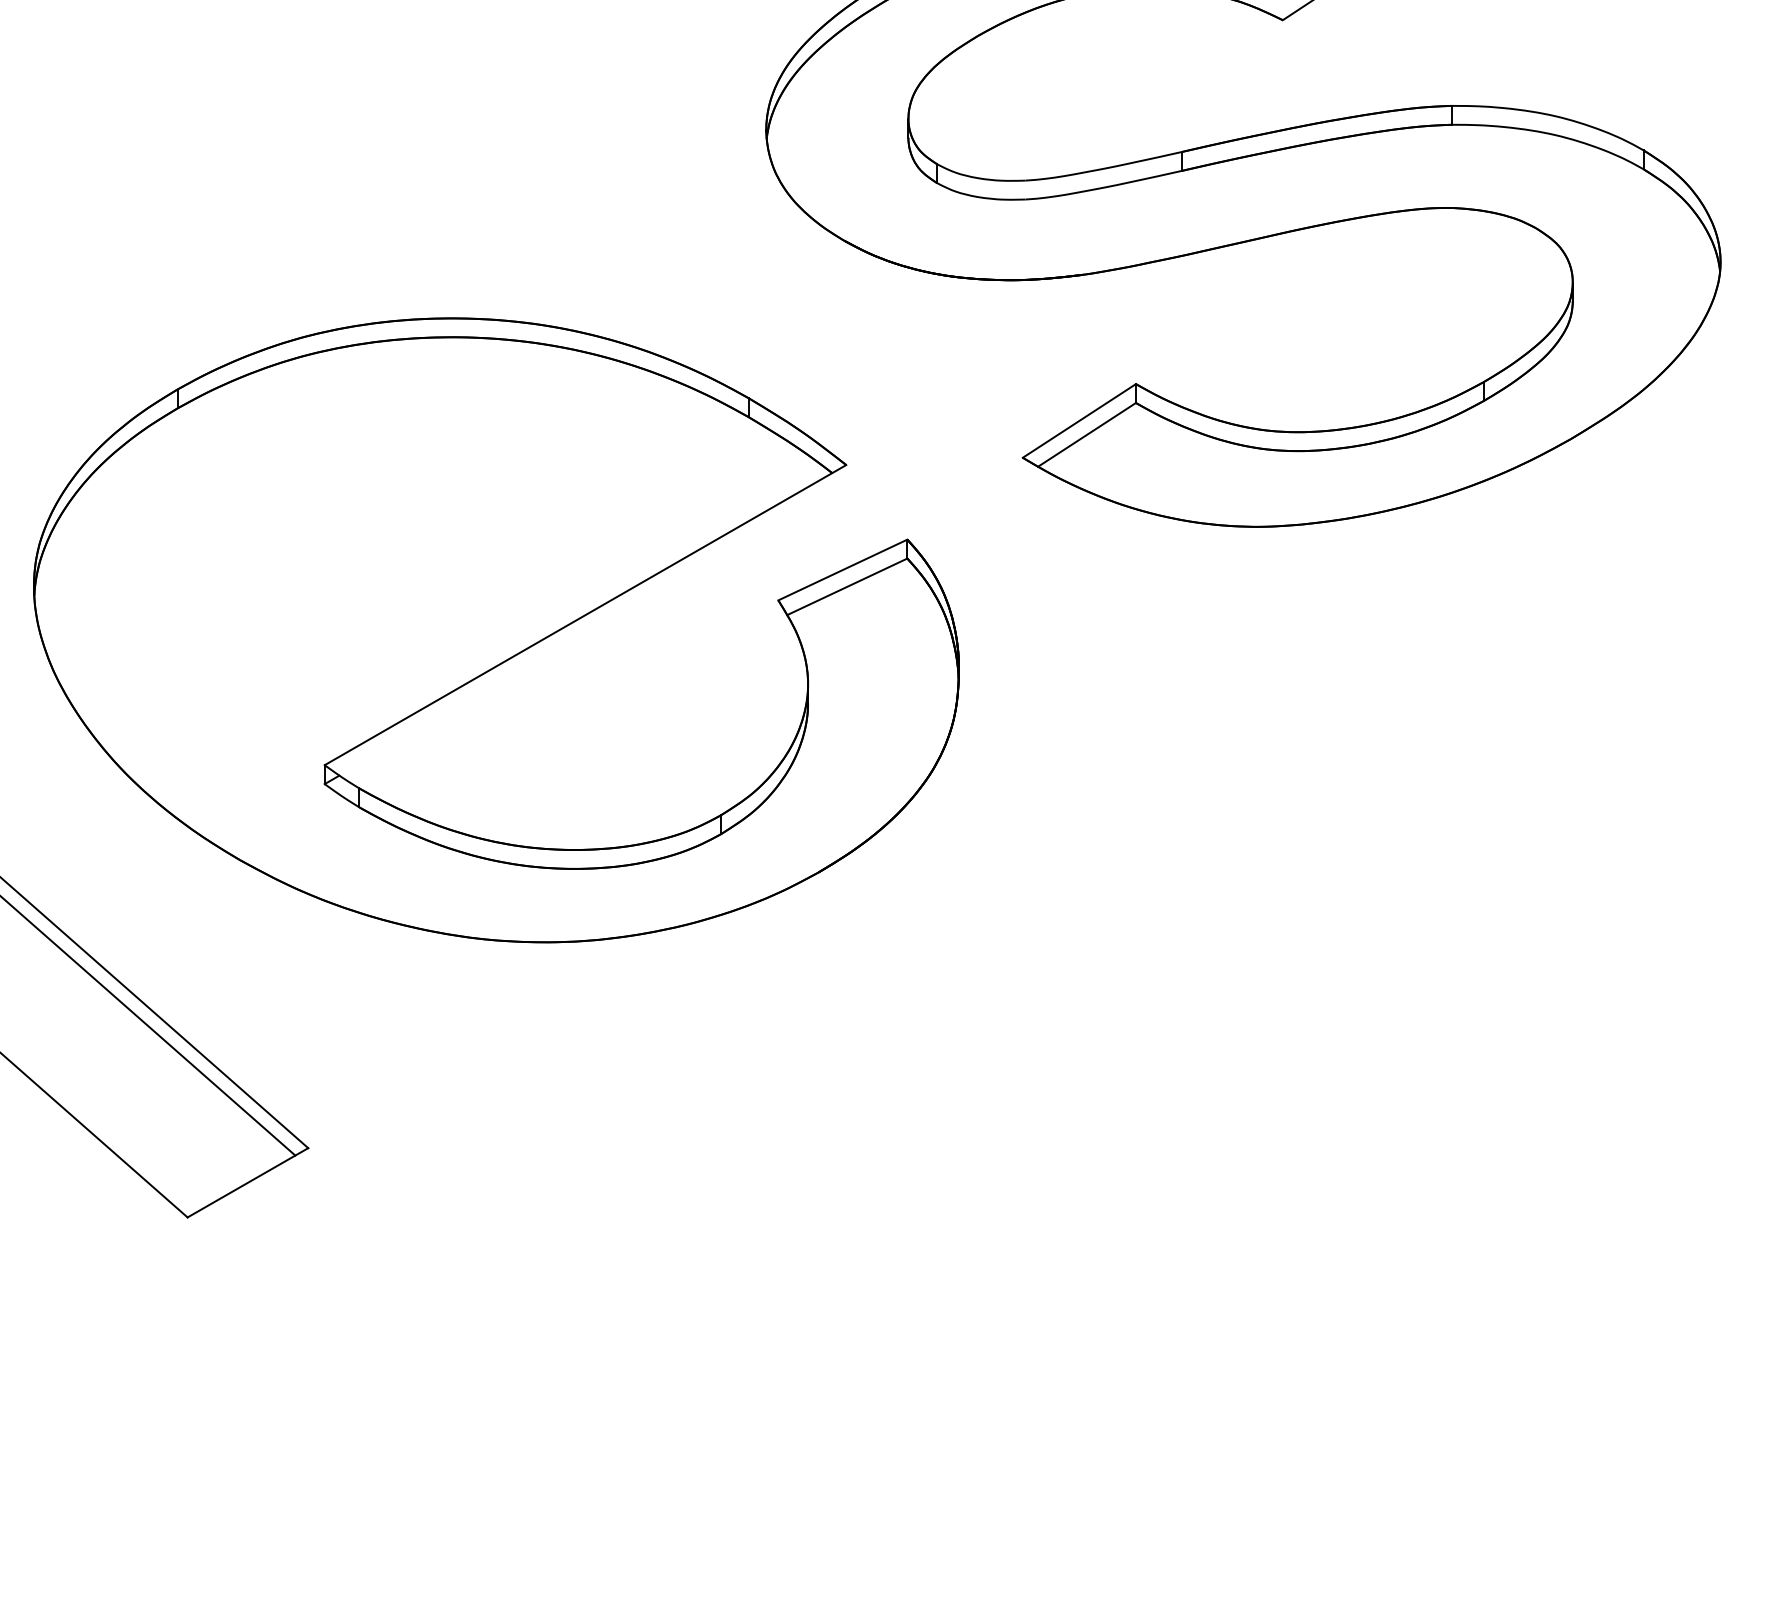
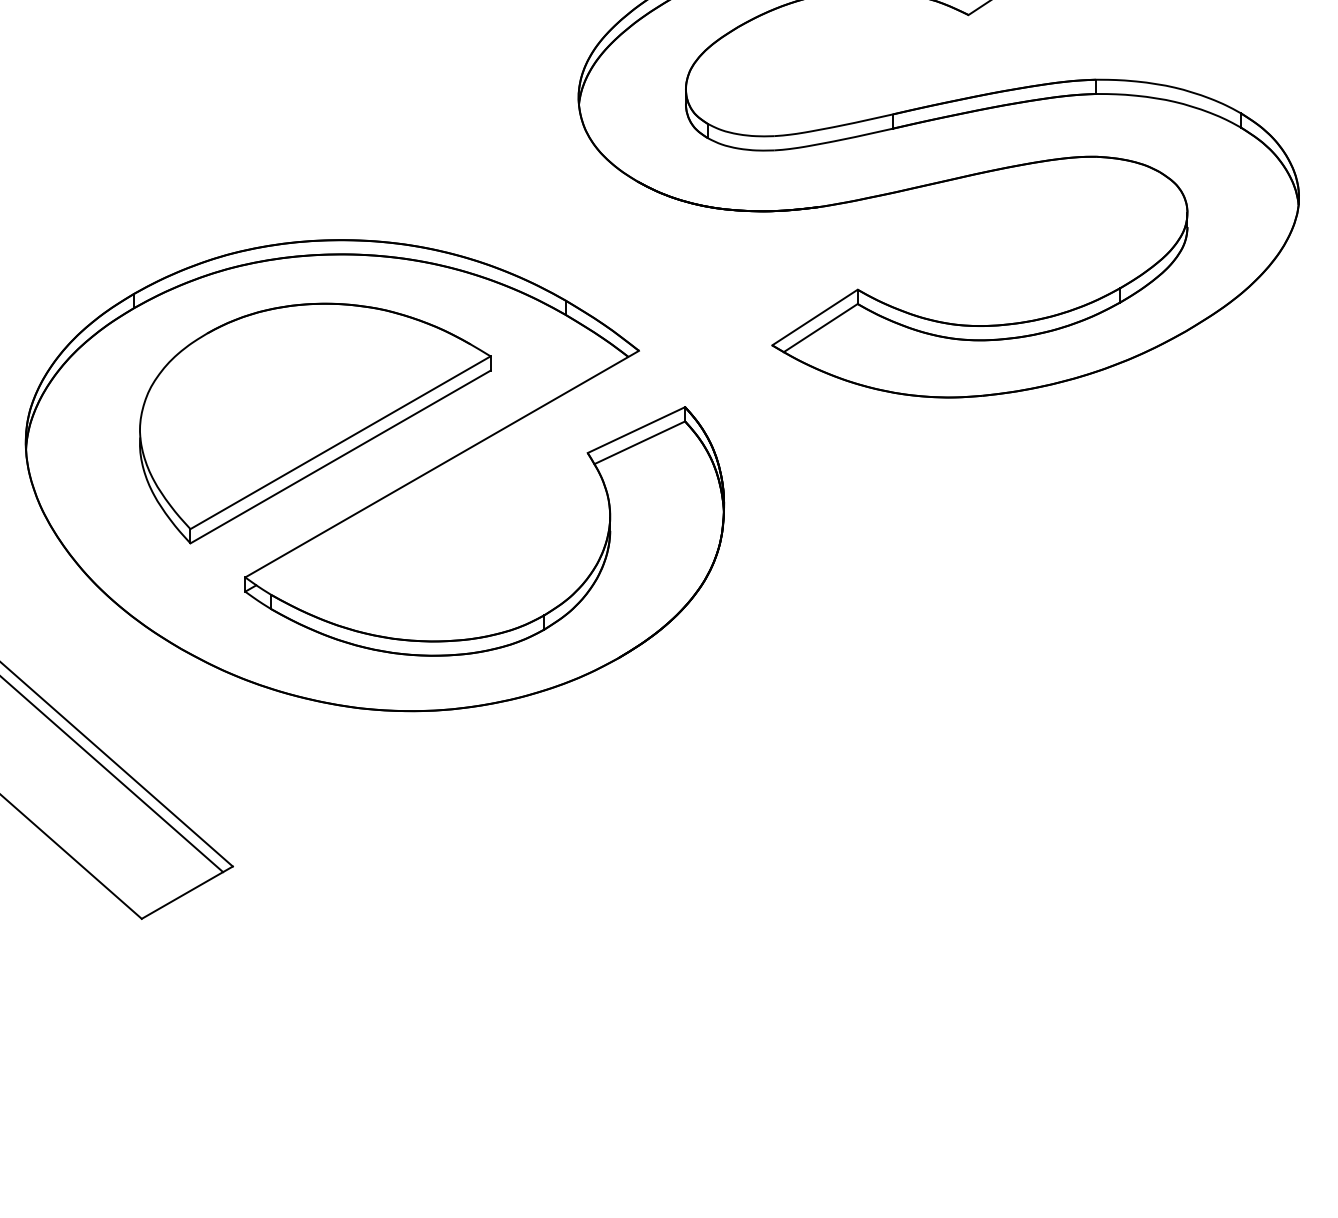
part: (417, 561) -> (315, 423), added

